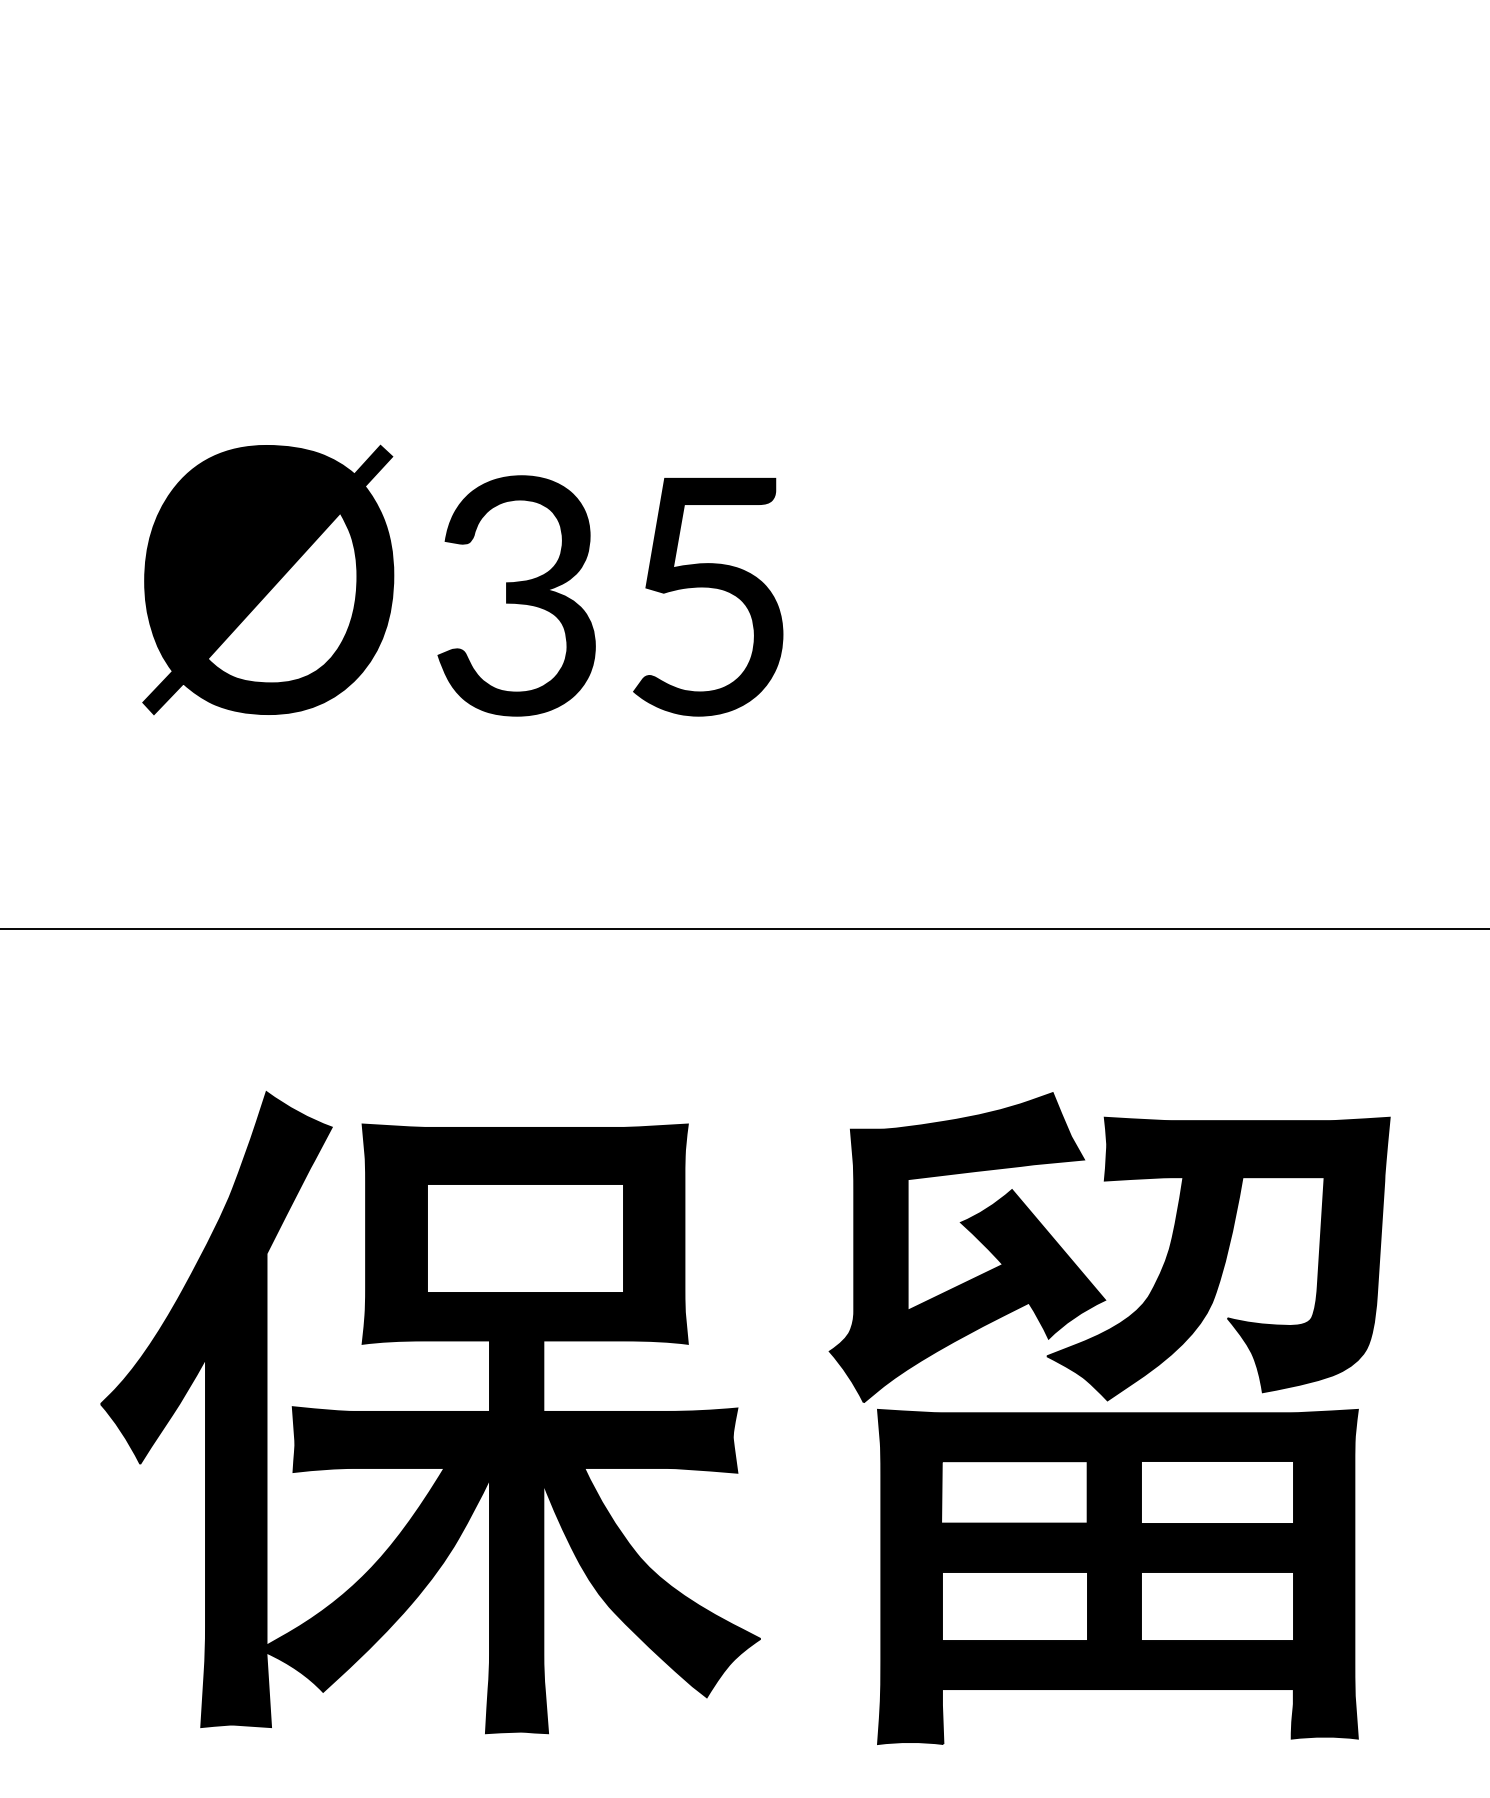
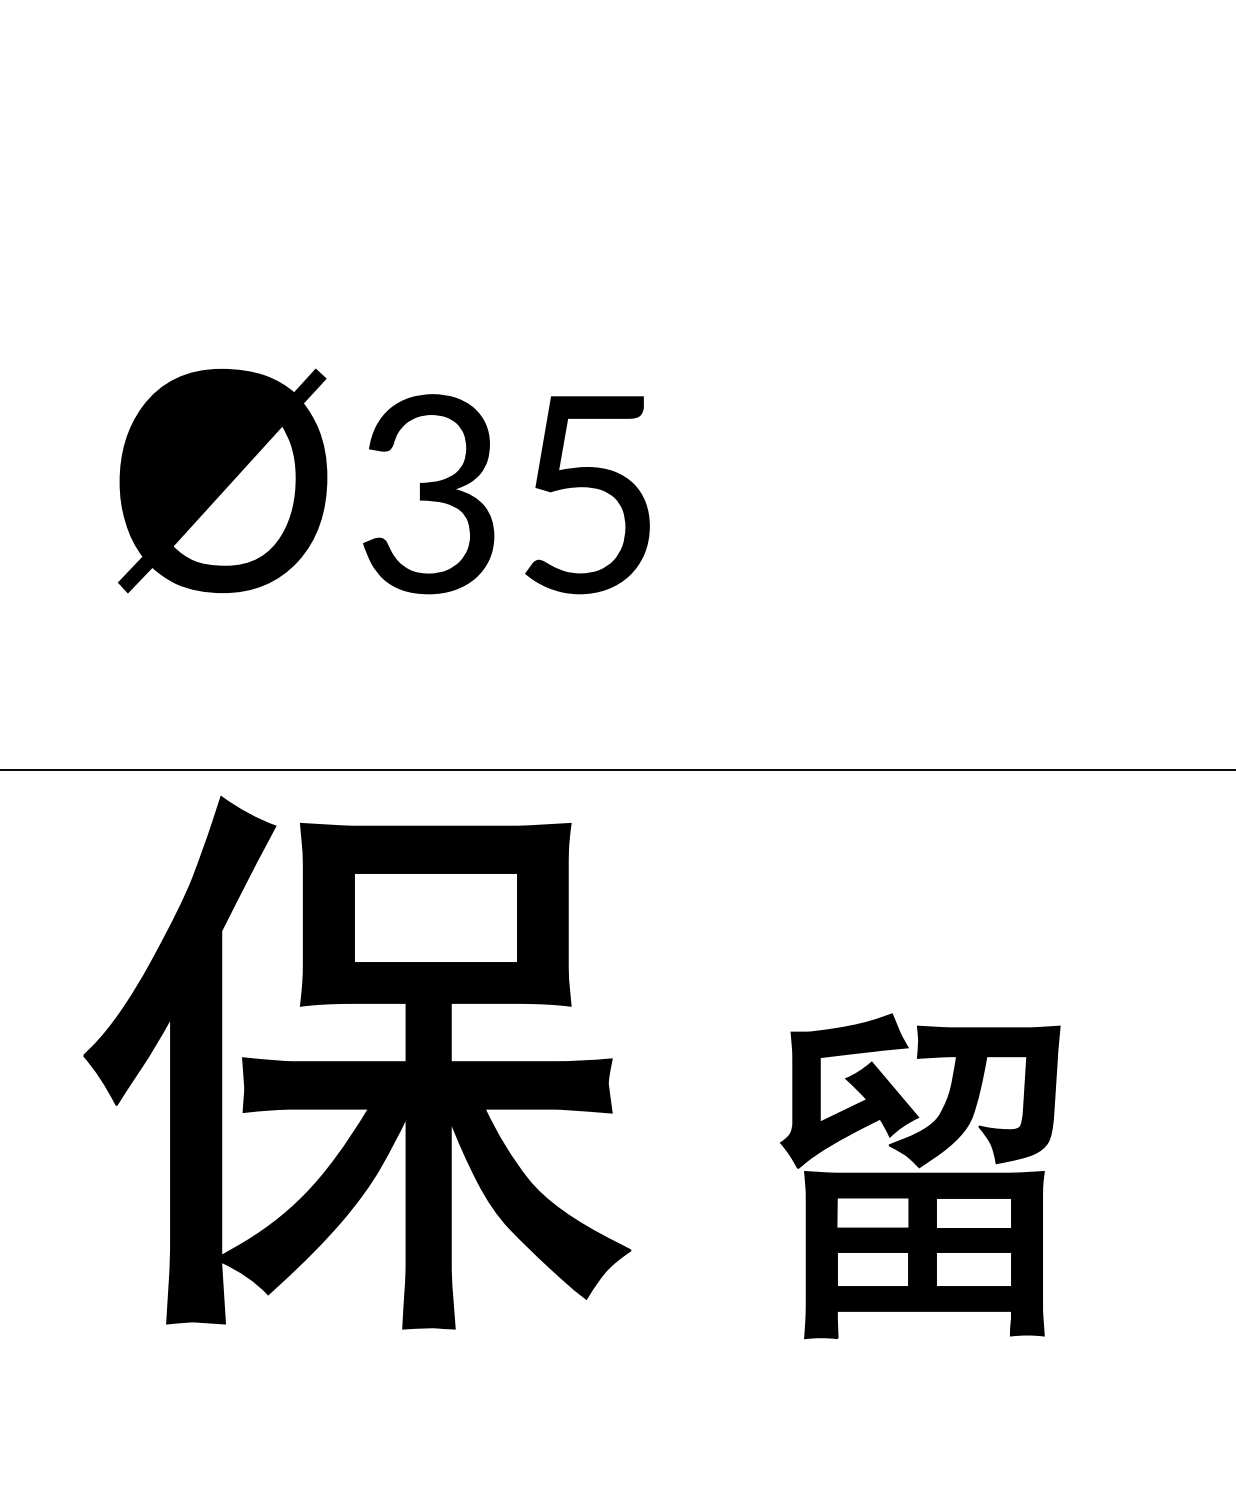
part: (430, 1412) -> (357, 1062), moved
part: (1109, 1418) -> (920, 1176), size x0.6

